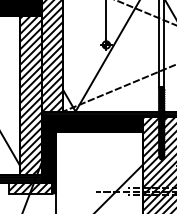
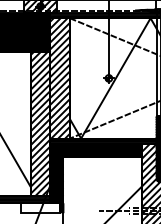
hatch: (30, 189) -> (40, 208), removed

